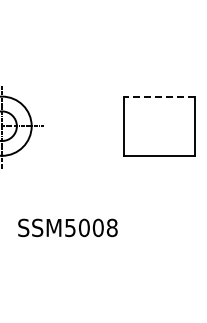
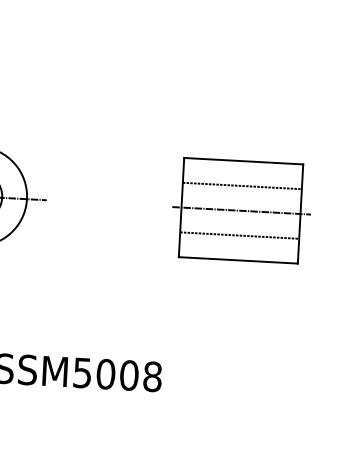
line: (159, 96) -> (243, 161), dashed -> solid
line: (159, 111) -> (242, 186), added
line: (159, 126) -> (240, 211), added
line: (159, 141) -> (239, 236), added

